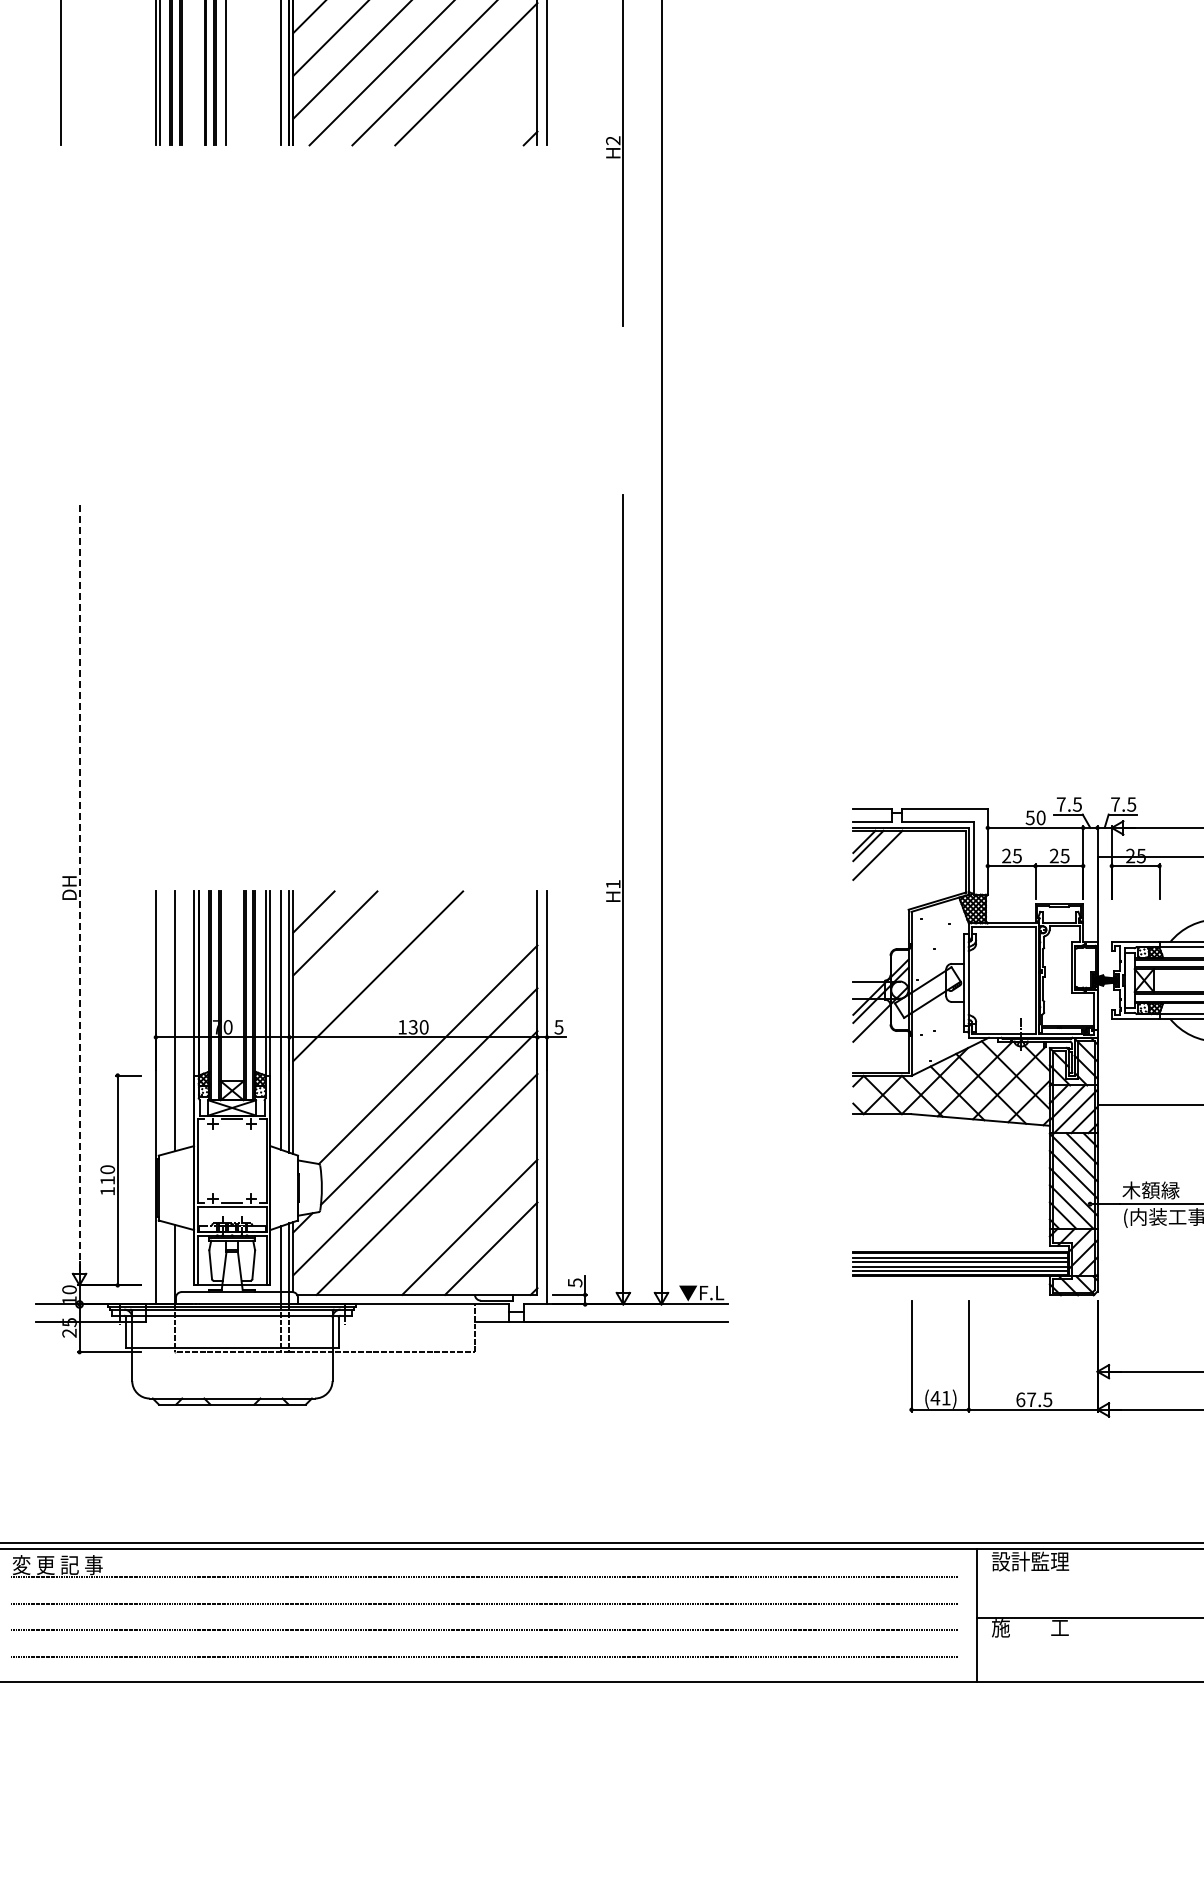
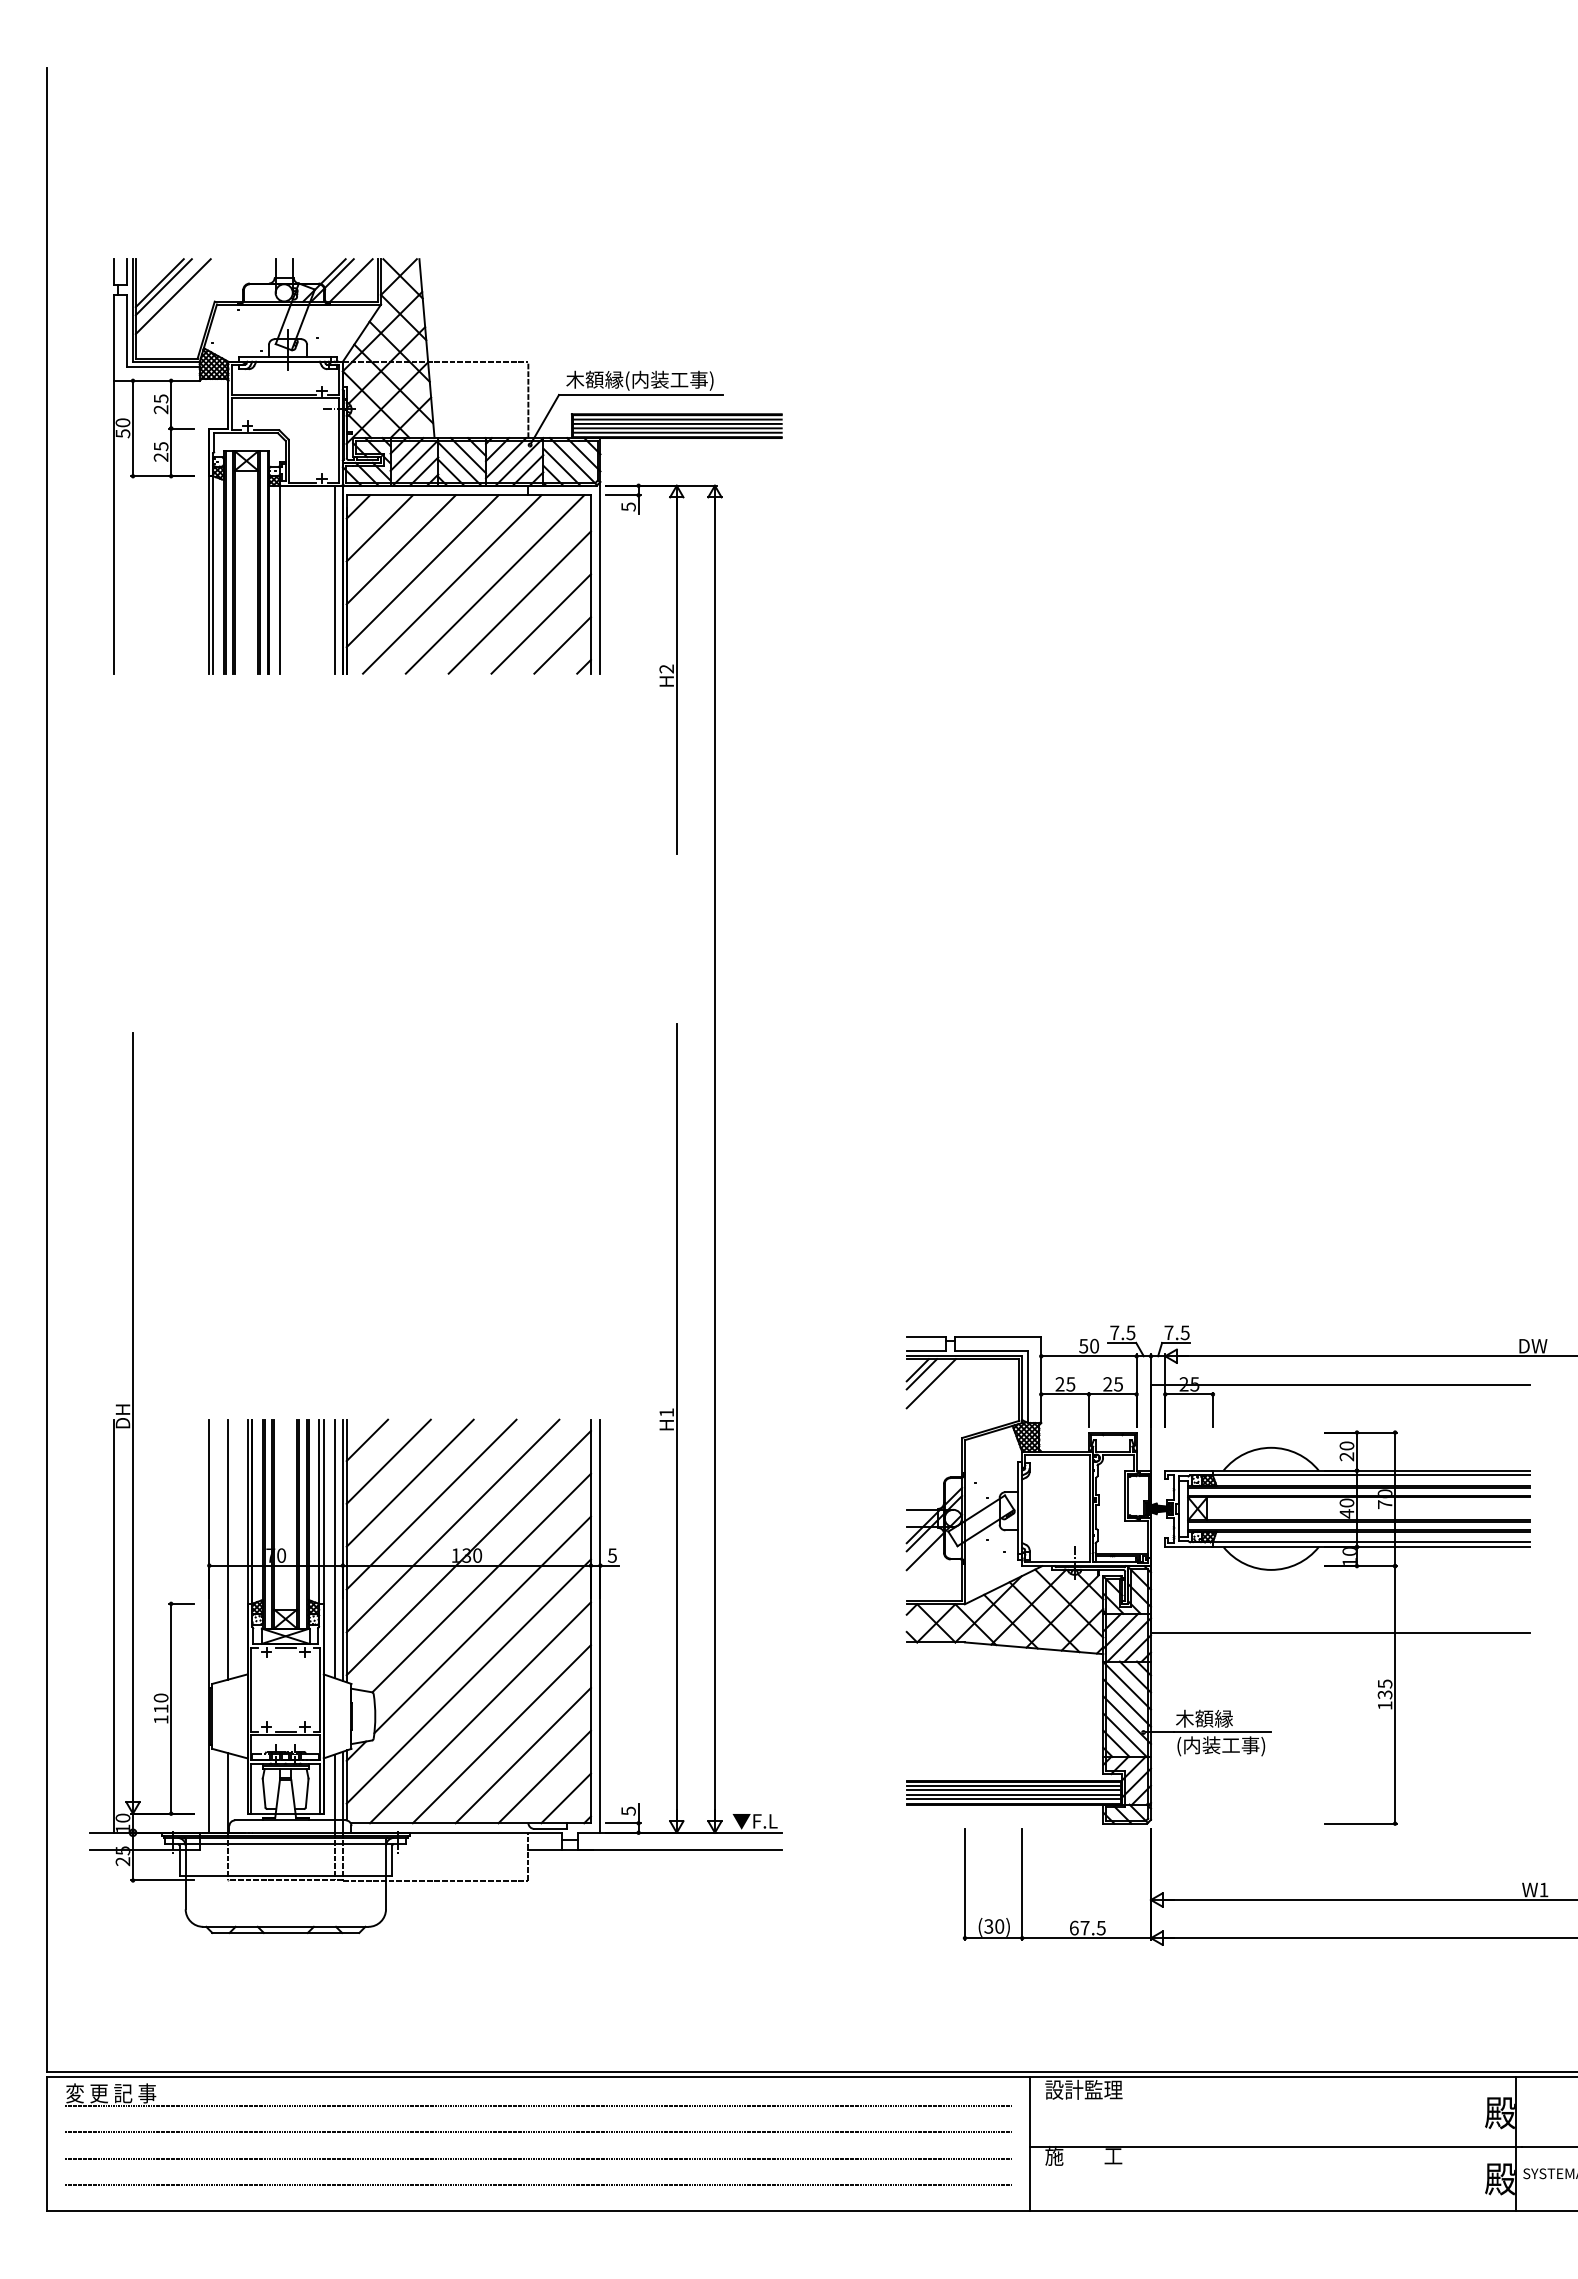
line: (487, 95) -> (540, 623), added
line: (509, 117) -> (562, 645), added
line: (80, 888) -> (133, 1416), dashed -> solid
line: (356, 954) -> (409, 1482), added
line: (399, 997) -> (452, 1525), added
line: (415, 1024) -> (468, 1552), added
line: (60, 1097) -> (113, 1625), added
line: (448, 1206) -> (501, 1734), added
line: (512, 1270) -> (565, 1798), added
text: (941, 1398) -> (994, 1926), (41) -> (30)

